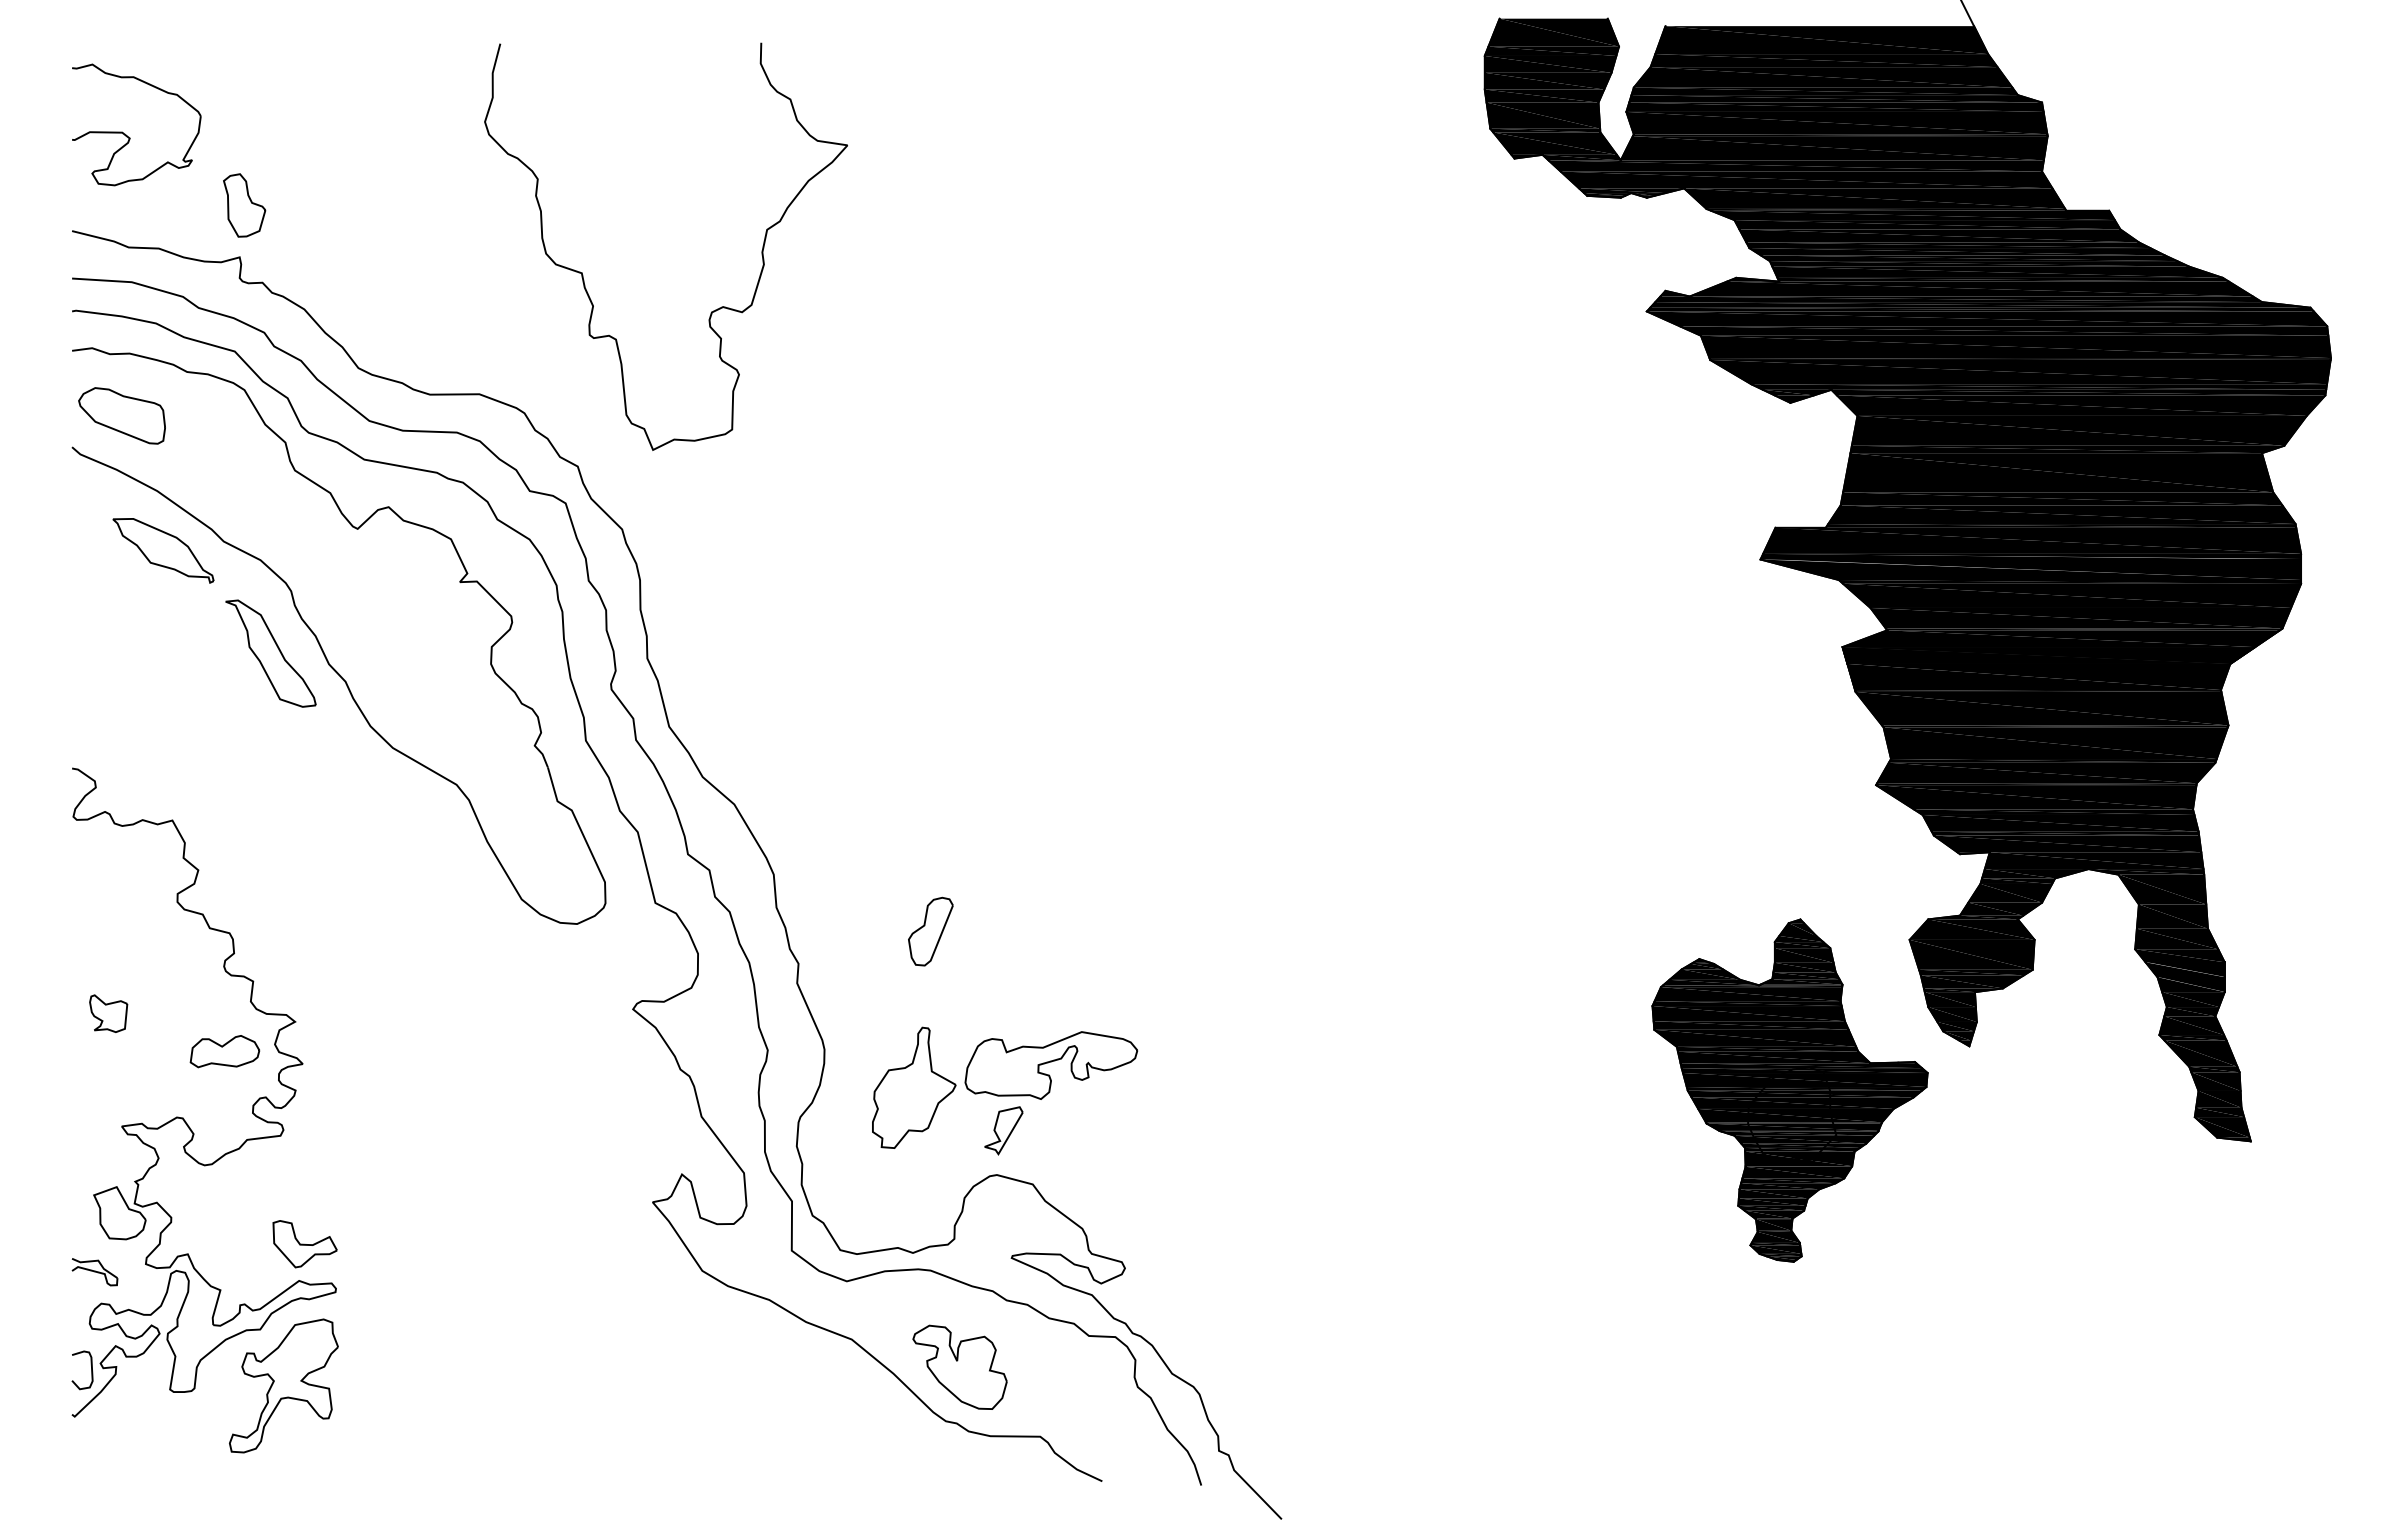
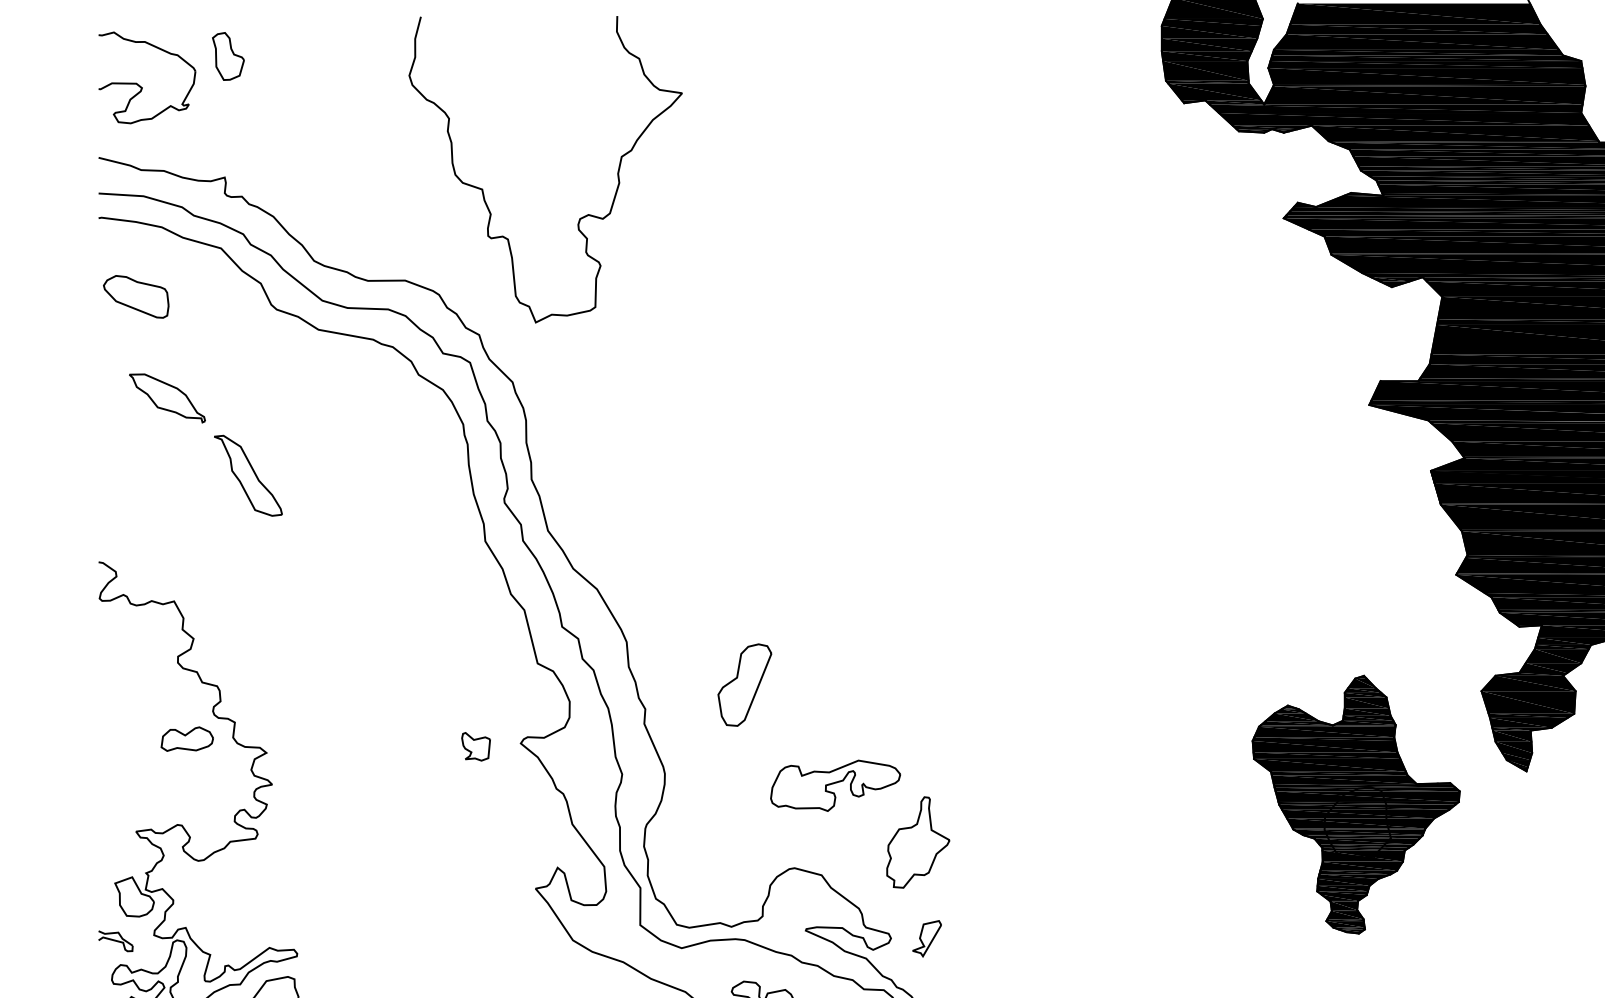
part: (244, 205) -> (228, 56), moved
part: (320, 643) -> (285, 468), removed
part: (930, 931) -> (744, 684), size x1.6
part: (108, 1013) -> (475, 746), moved
part: (224, 1051) -> (186, 739), moved
part: (914, 1087) -> (918, 842), moved
part: (1789, 1090) -> (1355, 804), moved
part: (1003, 1130) -> (926, 938), moved
part: (304, 1244) -> (273, 920), removed

